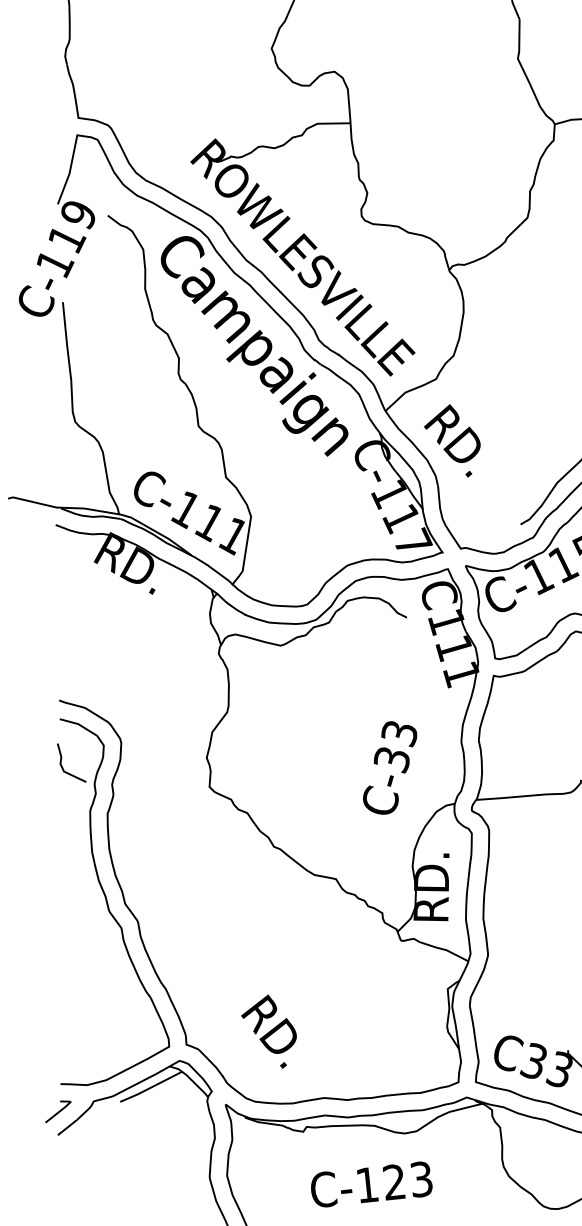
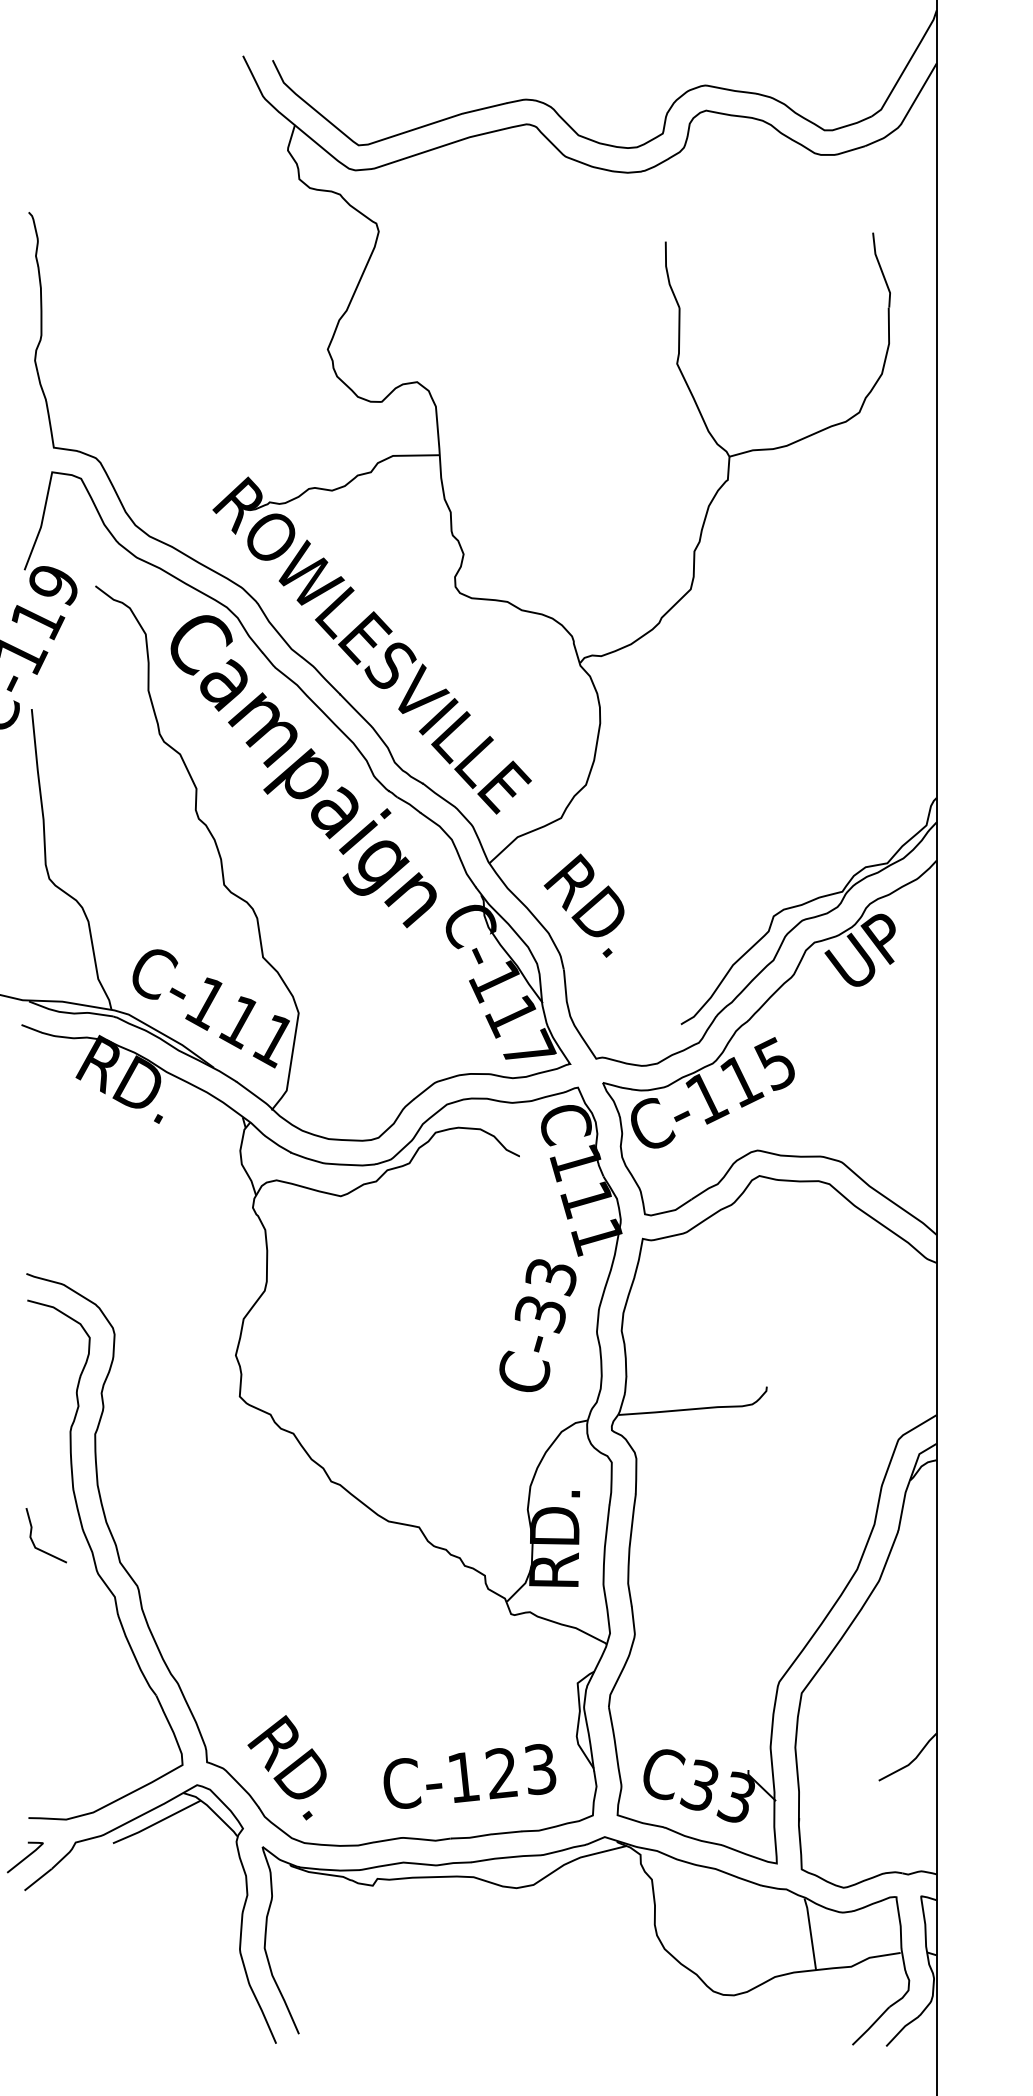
curve: (62, 767) -> (33, 1541), moved
text: (389, 767) -> (537, 1325), moved
text: (268, 1031) -> (286, 1767), moved
text: (371, 1184) -> (469, 1776), moved

